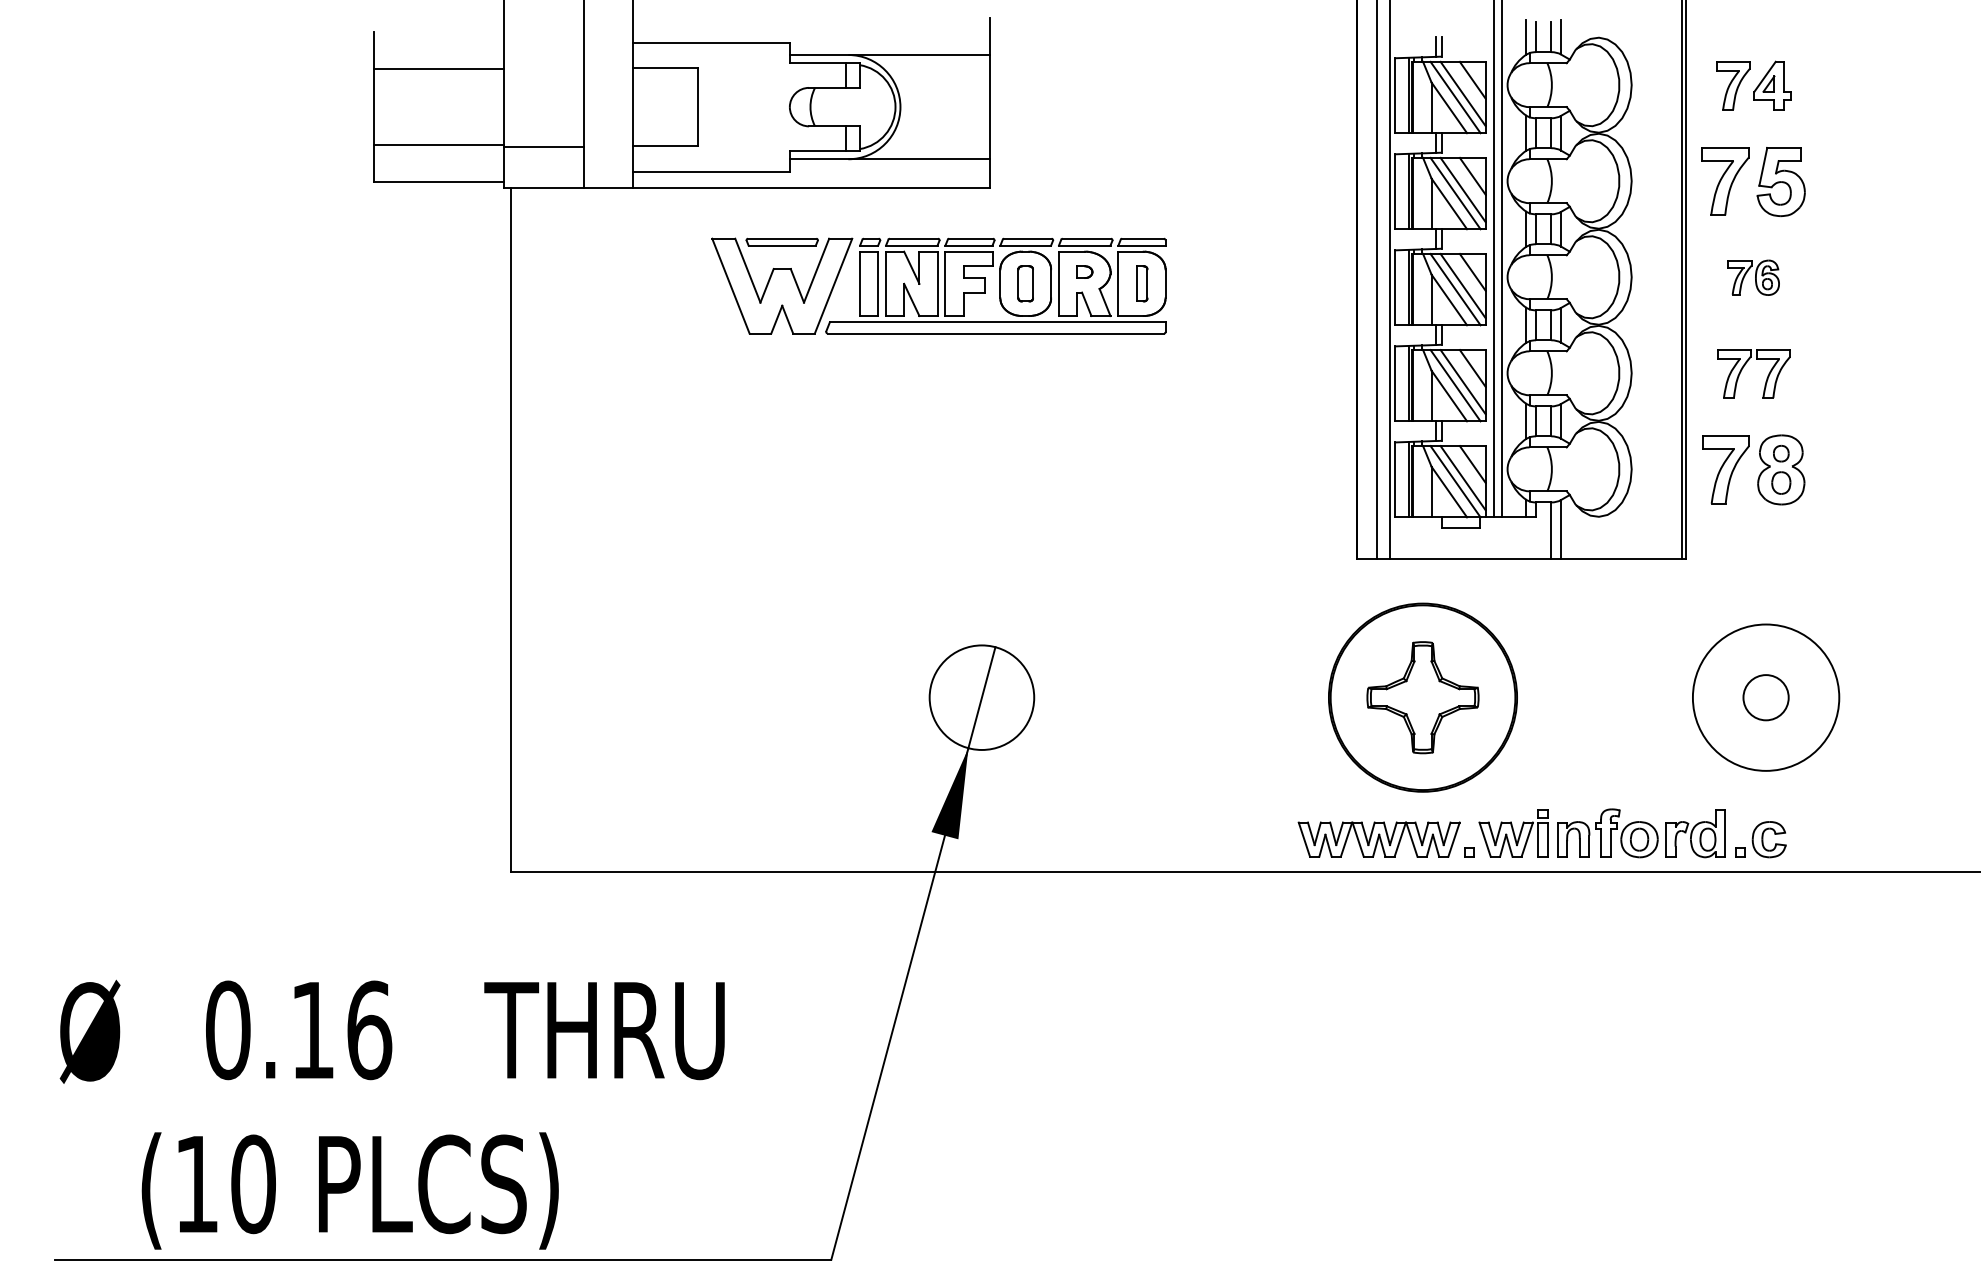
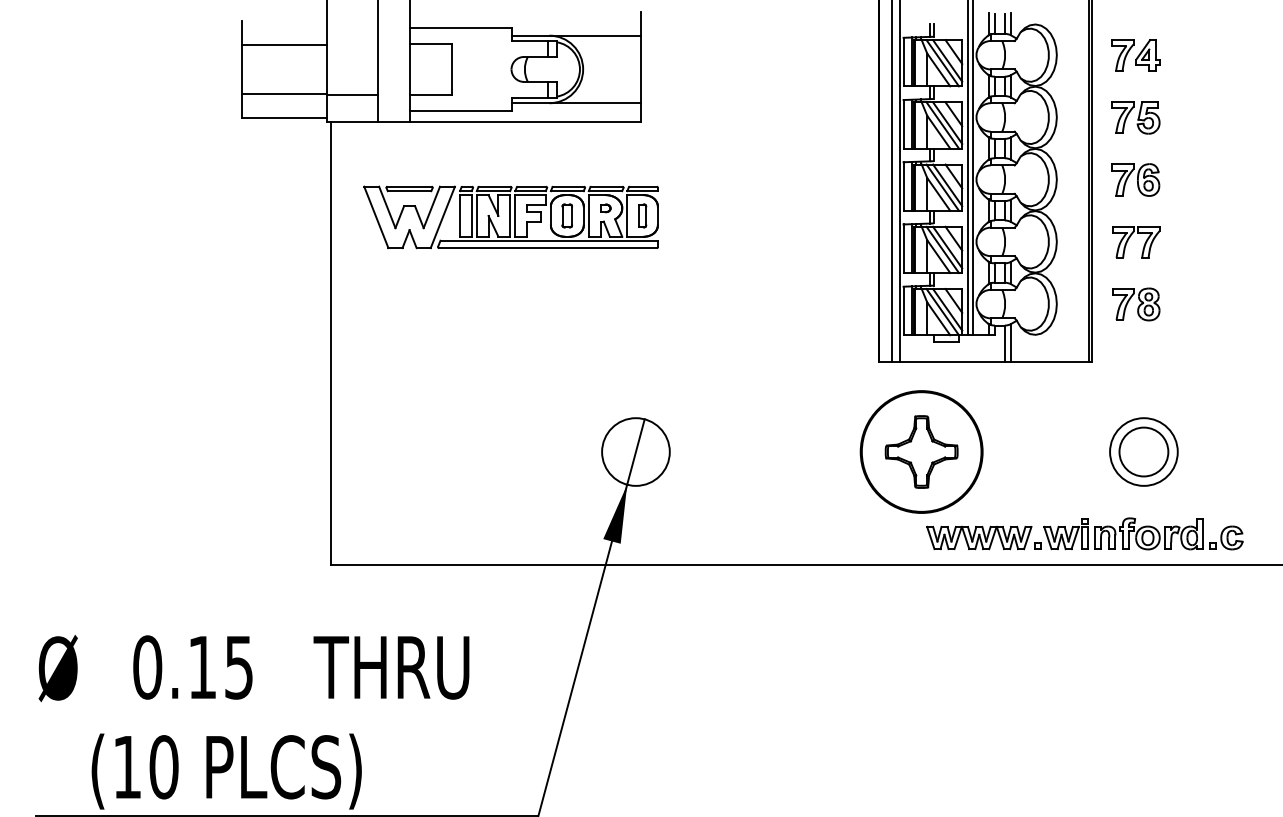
part: (1753, 181) -> (1135, 117), size x0.71
part: (1753, 276) -> (1135, 179), size x1.43
part: (938, 286) -> (510, 217), moved
part: (1754, 469) -> (1136, 304), size x0.71
circle: (1765, 696) -> (1143, 451), size x0.71
circle: (1765, 696) -> (1143, 451), size x1.67
part: (1541, 832) -> (1084, 533), moved
text: (369, 1030) -> (239, 667), 0.16 -> 0.15

